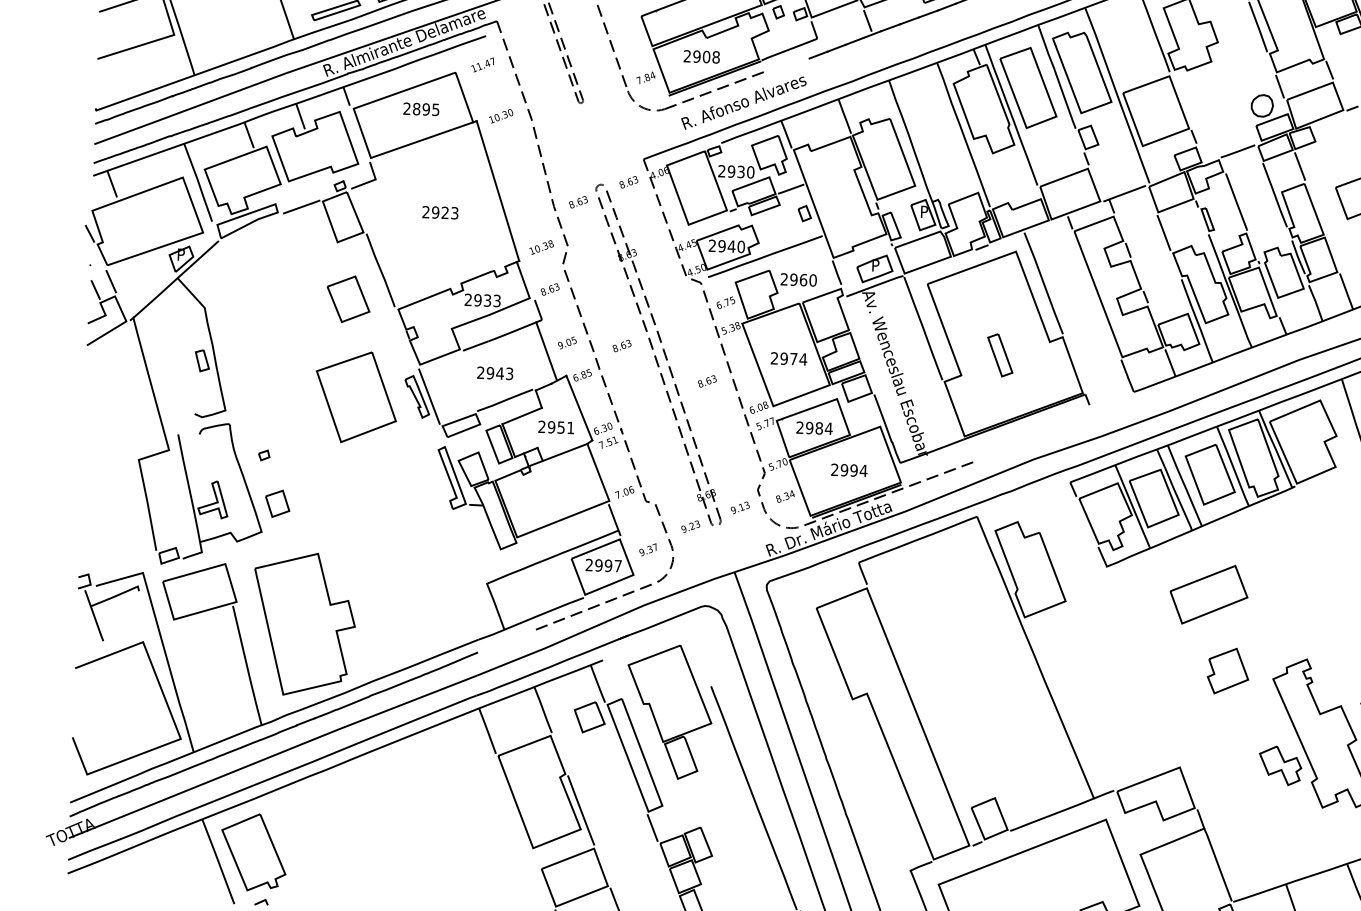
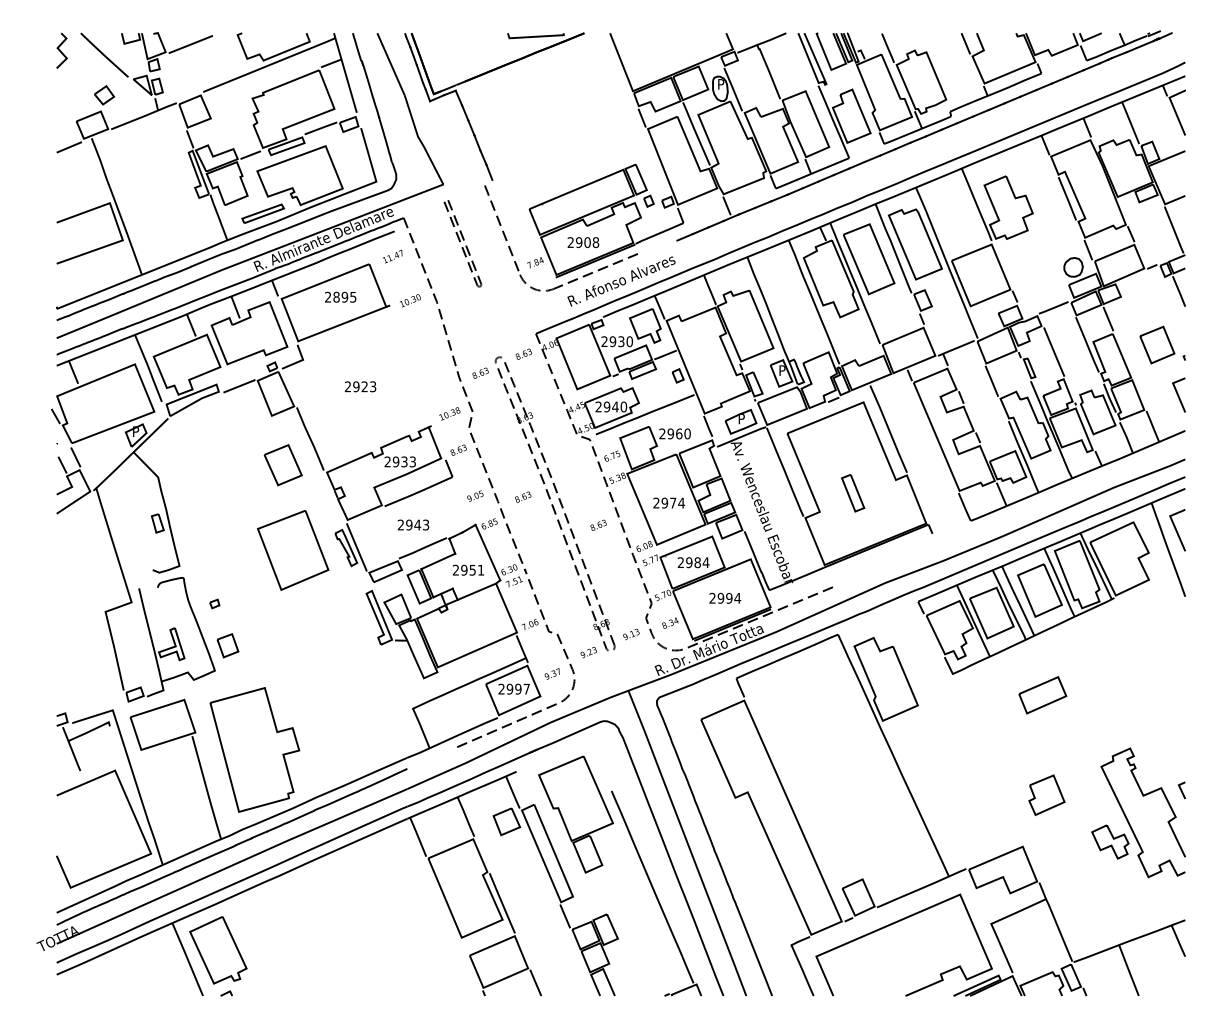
line: (497, 190) -> (409, 365), removed
line: (546, 350) -> (457, 503), removed
part: (1208, 595) -> (1042, 695), size x0.7
part: (1227, 670) -> (1046, 794), moved

